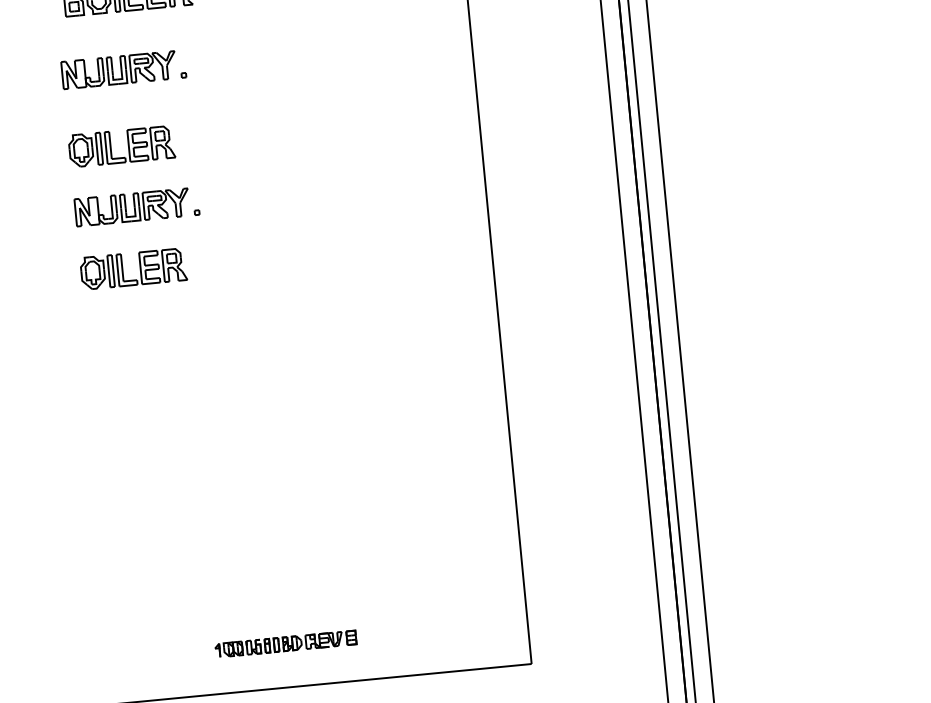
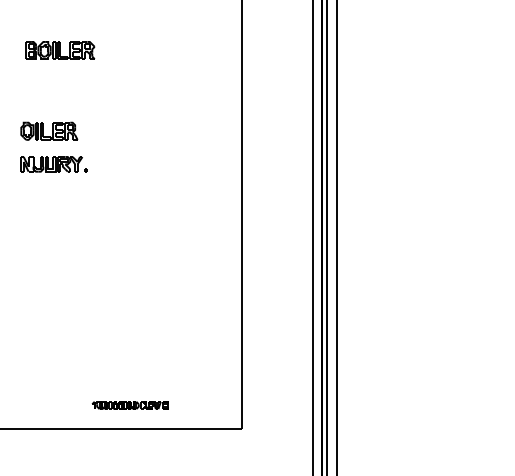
part: (122, 70) -> (53, 90), removed
part: (133, 267) -> (49, 196), removed
part: (284, 644) -> (129, 405), moved

